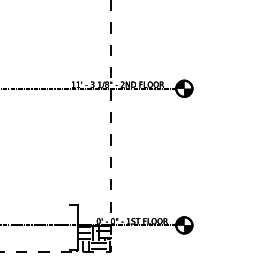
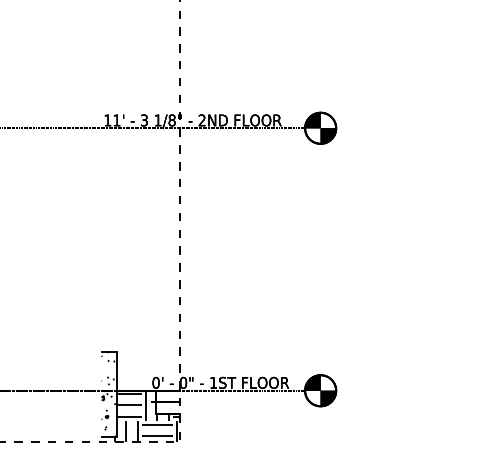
hatch: (74, 227) -> (109, 394), added

